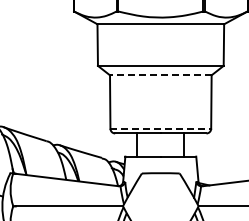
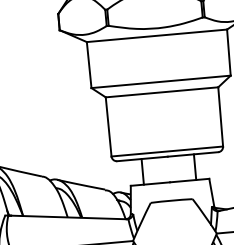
line: (160, 75) -> (161, 92), dashed -> solid
line: (161, 128) -> (168, 151), dashed -> solid

